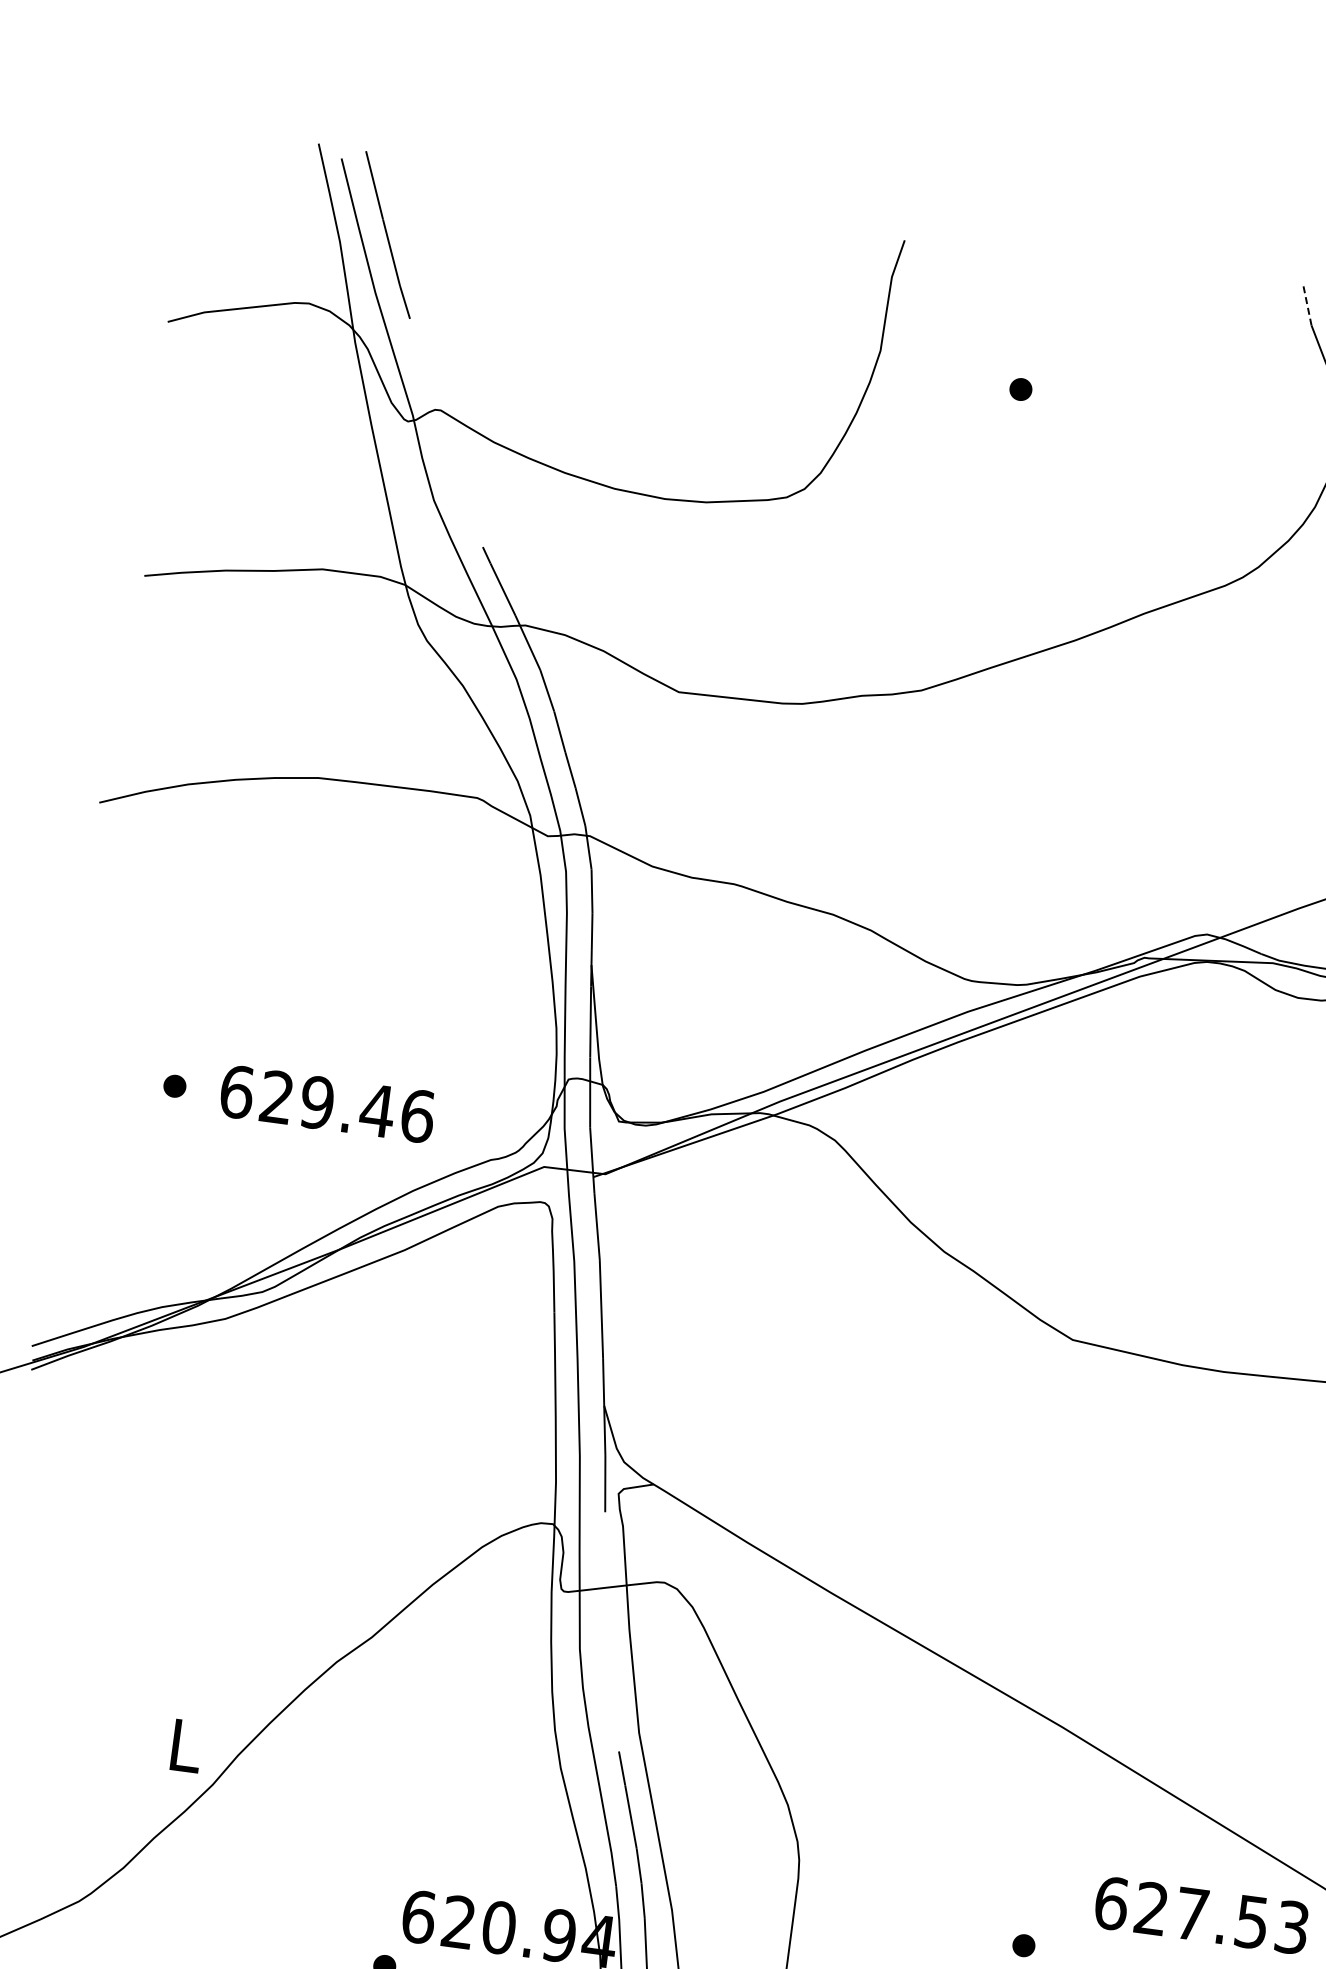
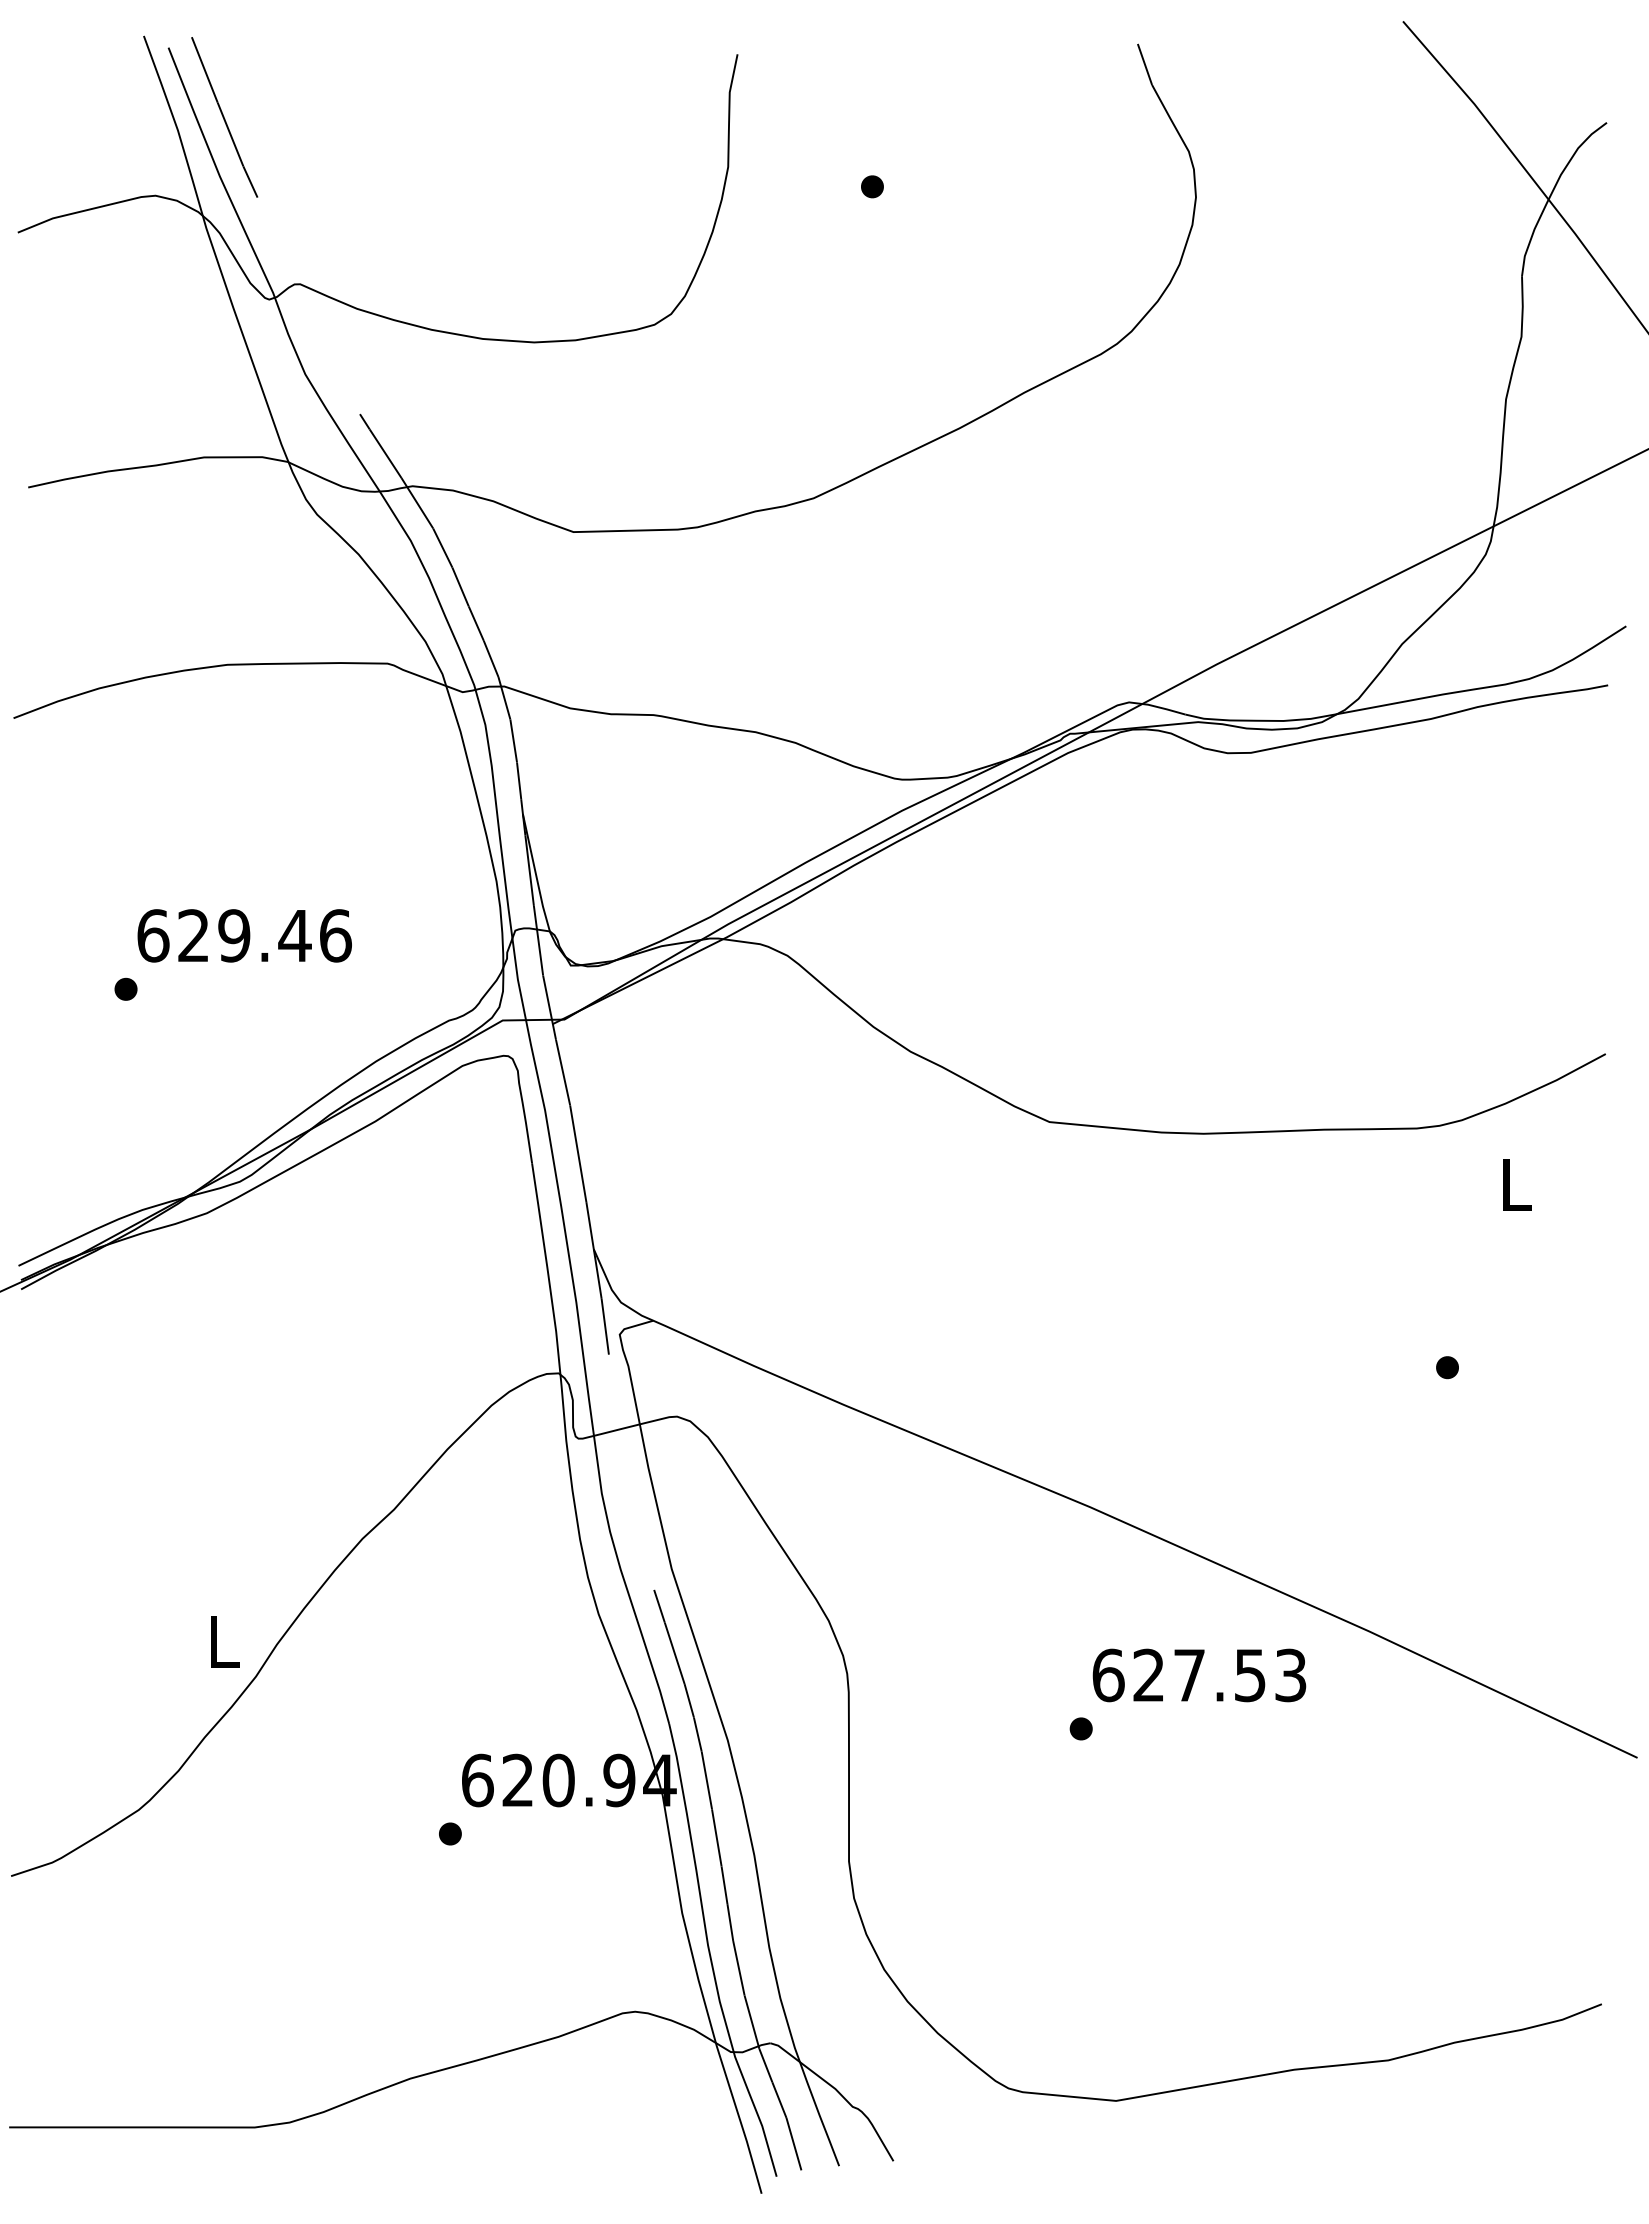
line: (1306, 304) -> (1144, 64), dashed -> solid
text: (327, 1103) -> (244, 935), moved
text: (1201, 1915) -> (1199, 1675), moved

